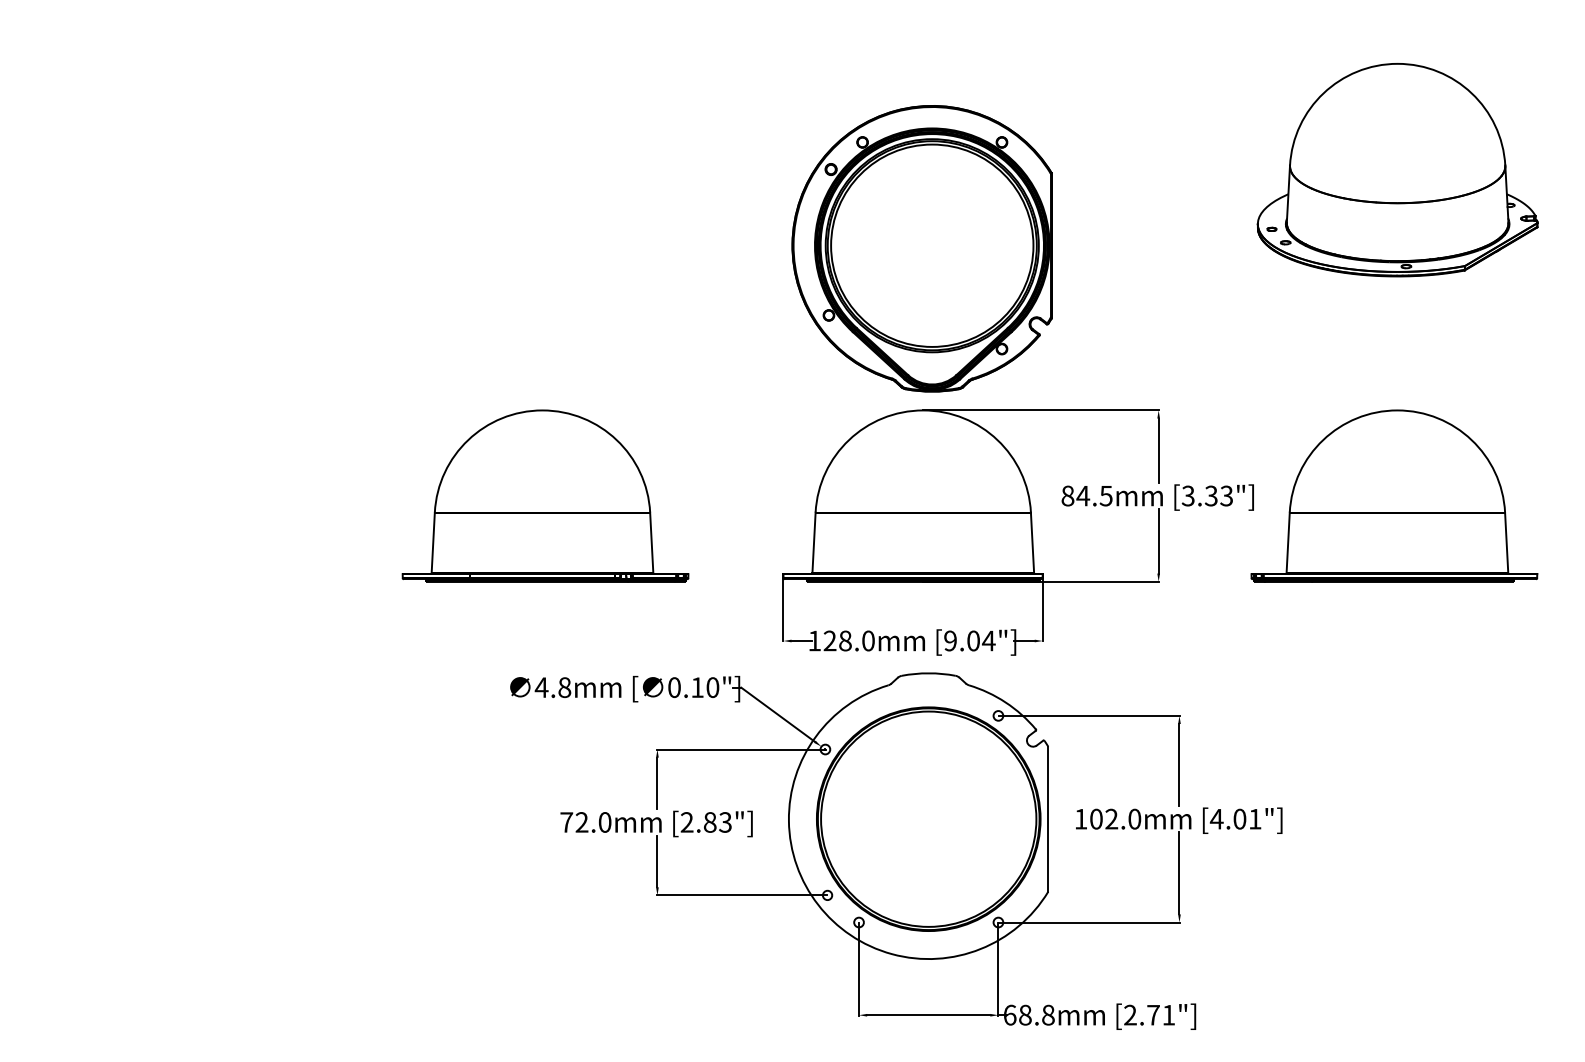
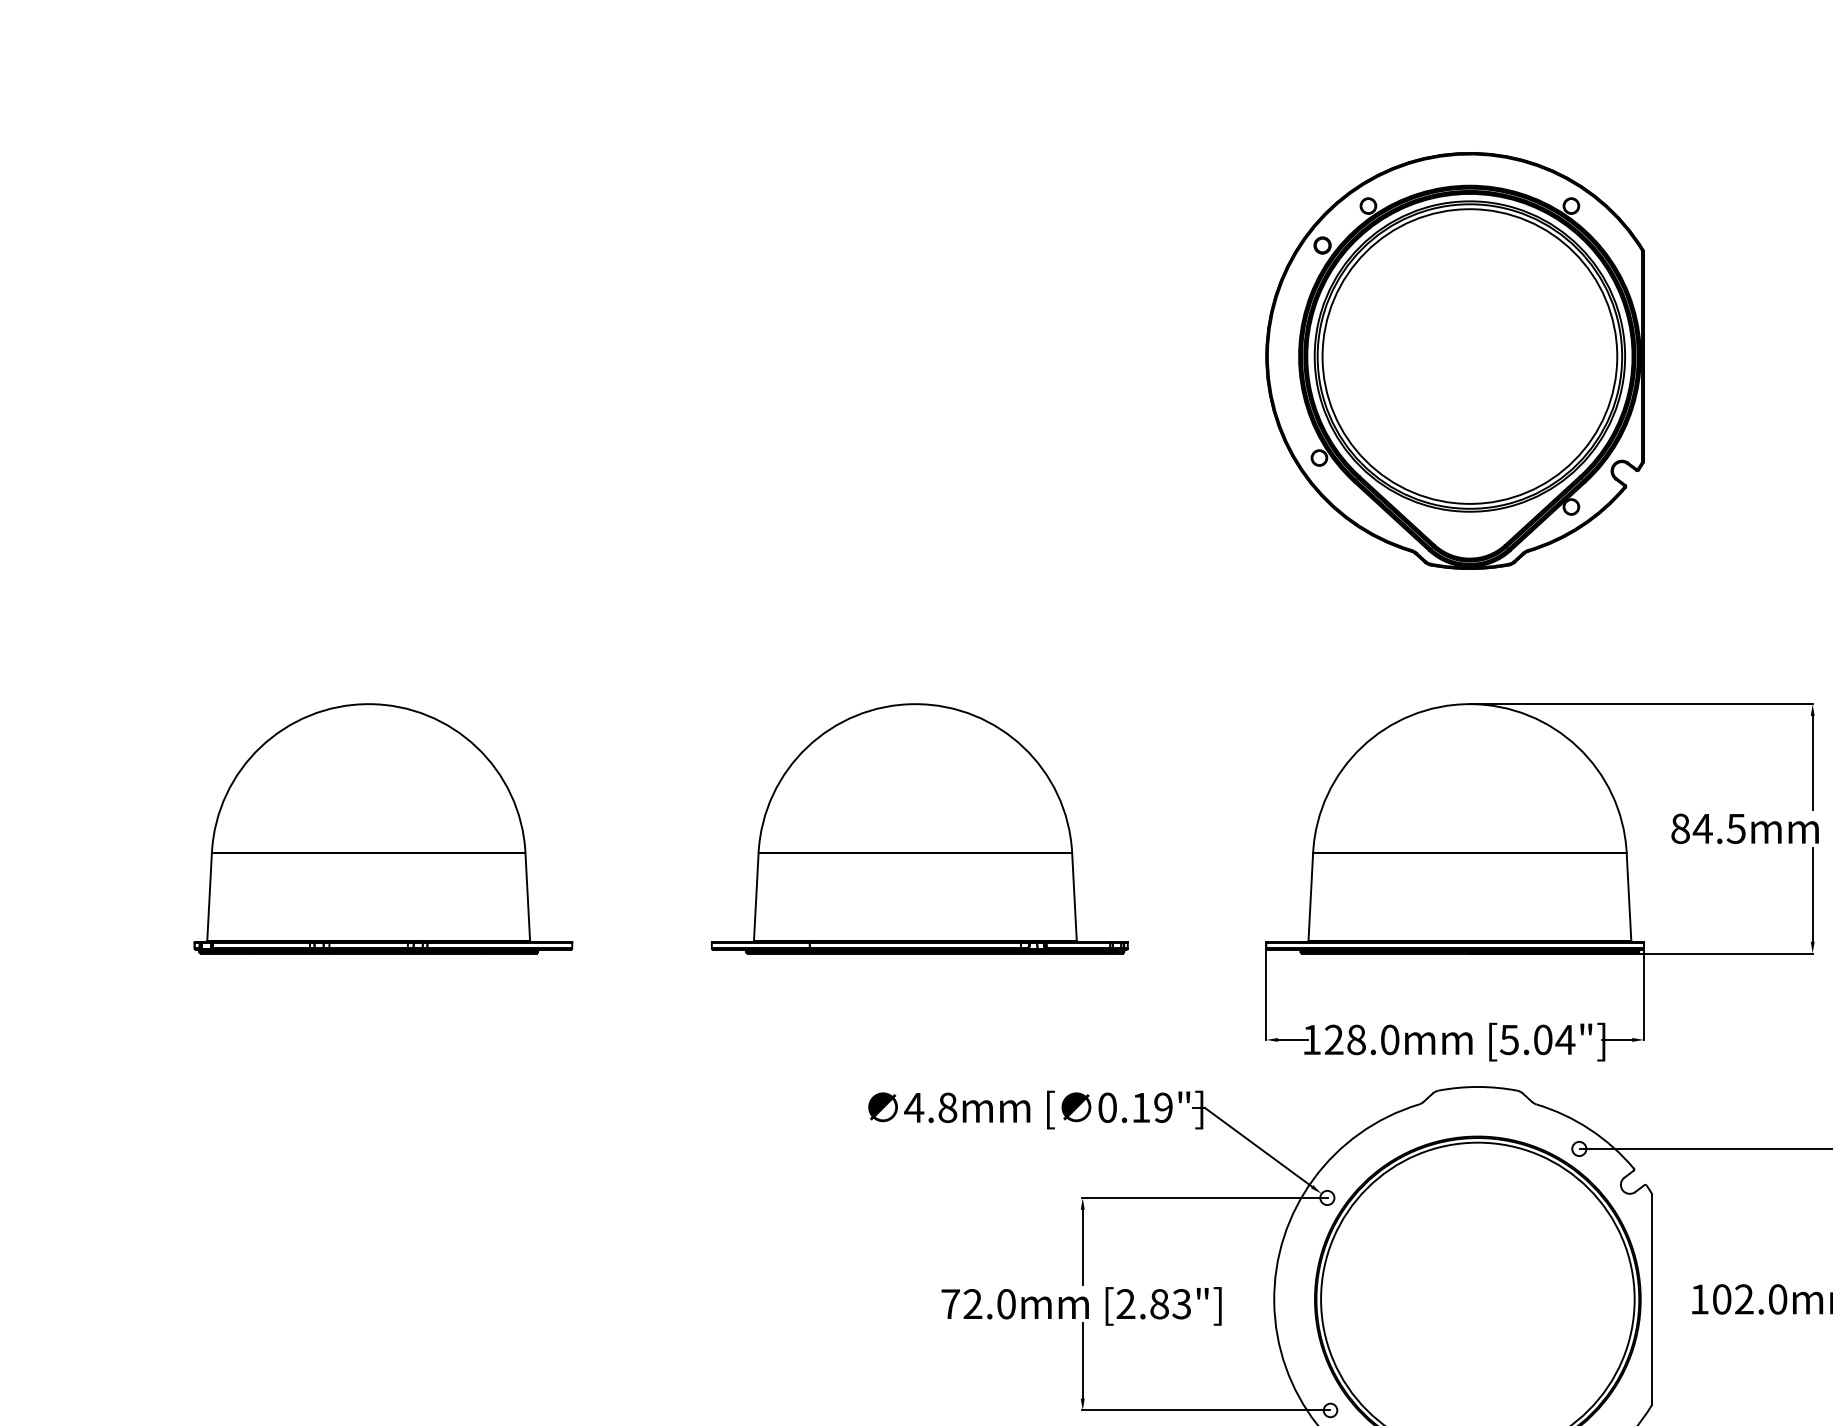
part: (921, 248) -> (1454, 360), moved
part: (176, 495) -> (382, 828), added
text: (950, 640) -> (1509, 1039), [9.04"] -> [5.04"]
text: (712, 687) -> (1162, 1107), 0.10"] -> 0.19"]

